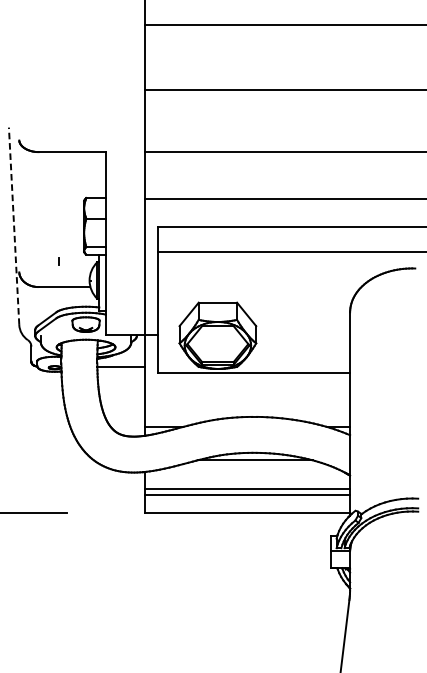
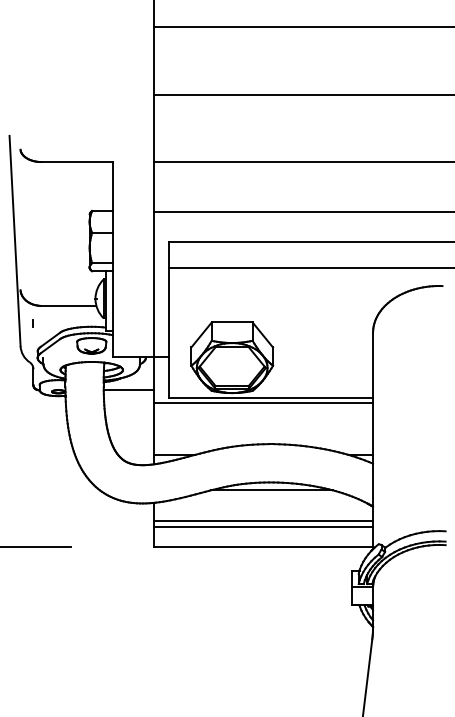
line: (14, 225) -> (15, 240), dashed -> solid
line: (57, 261) -> (32, 323), moved
line: (247, 378) -> (263, 403), added

